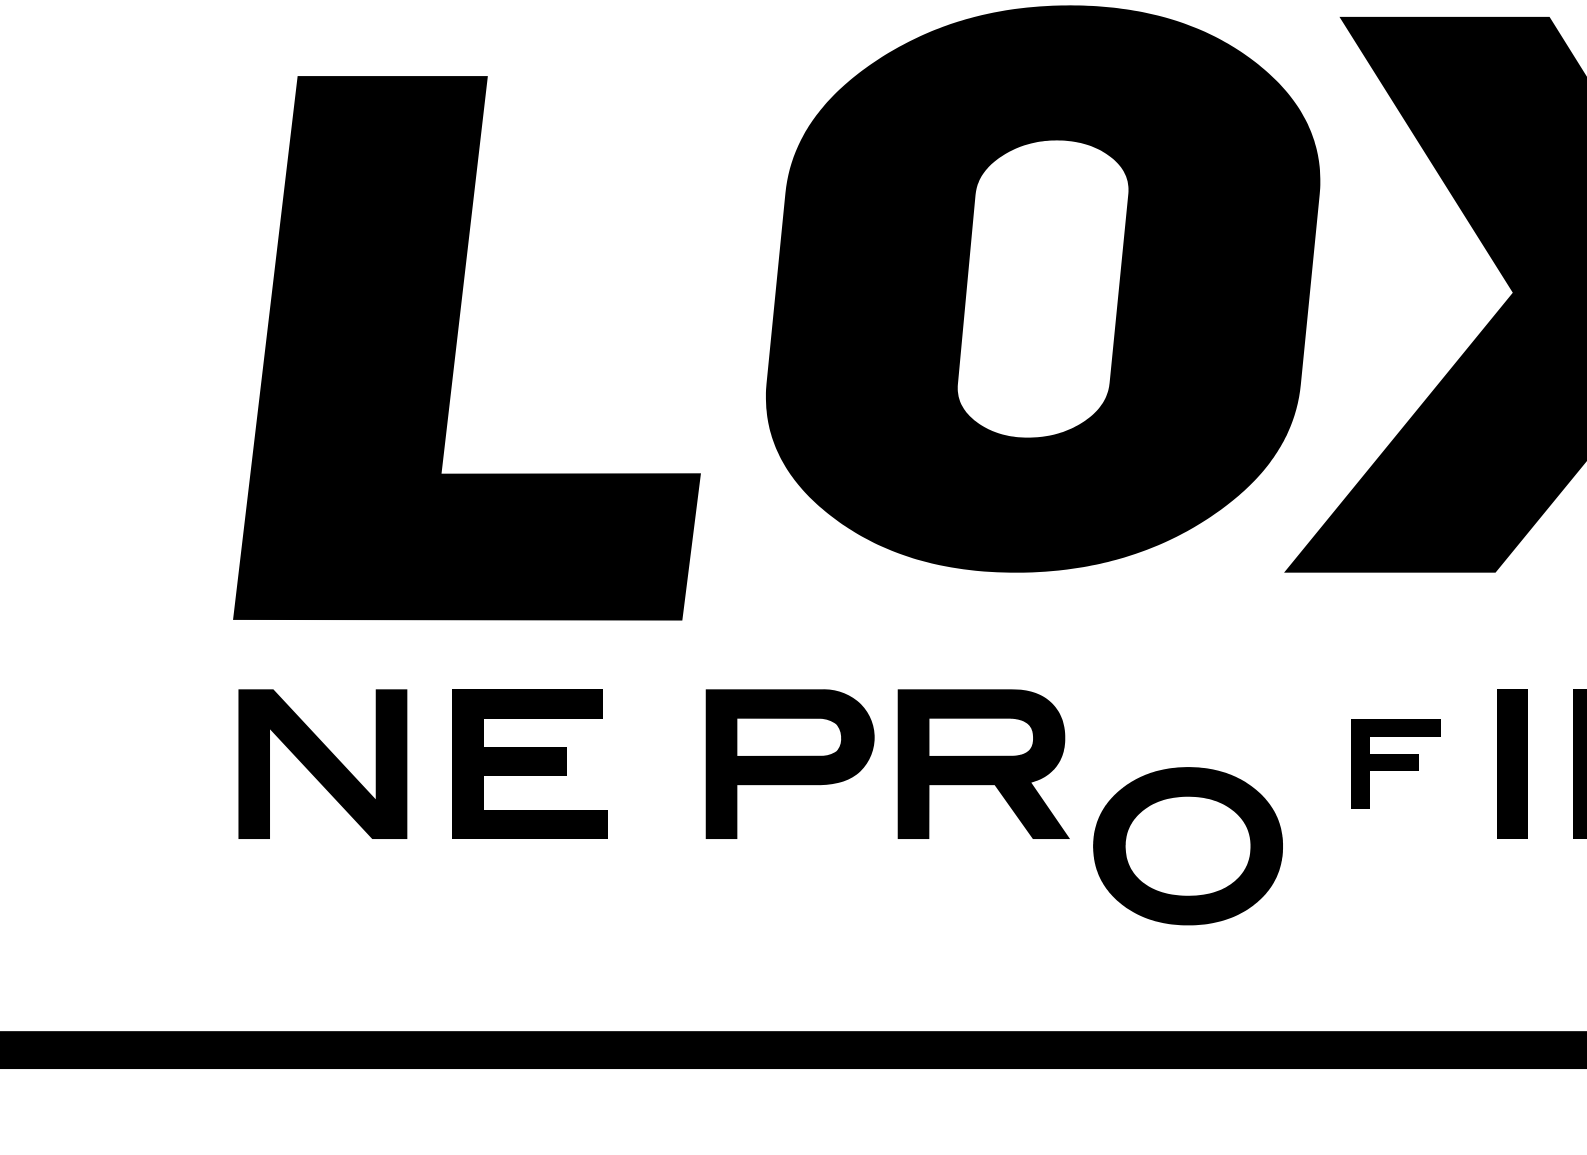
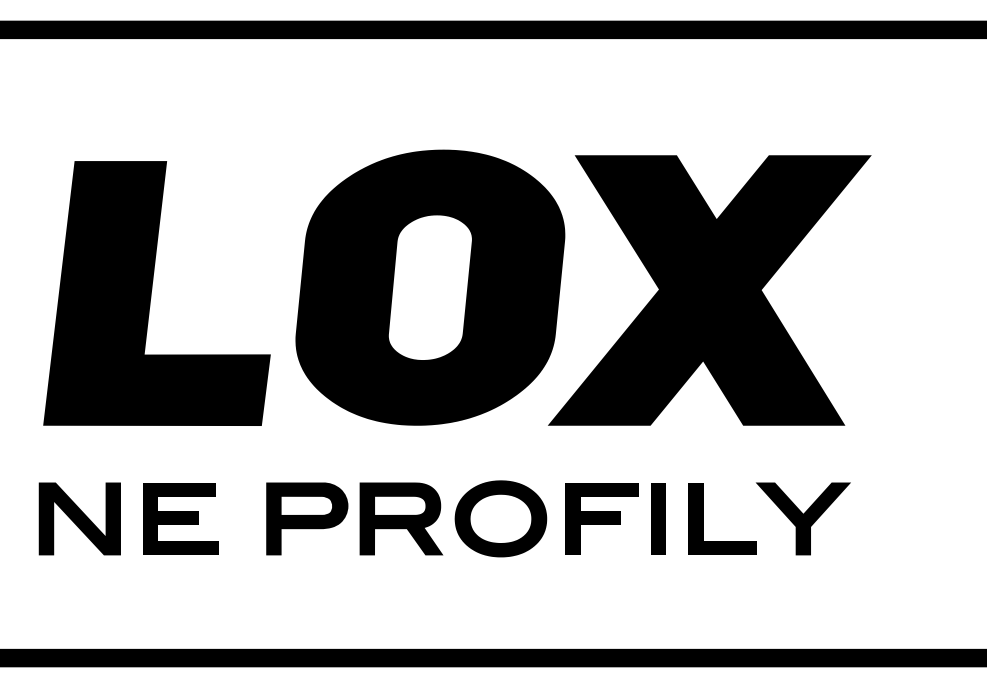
part: (465, 348) -> (156, 293), moved
part: (1394, 763) -> (601, 518), size x1.67
part: (1187, 845) -> (500, 518), moved

